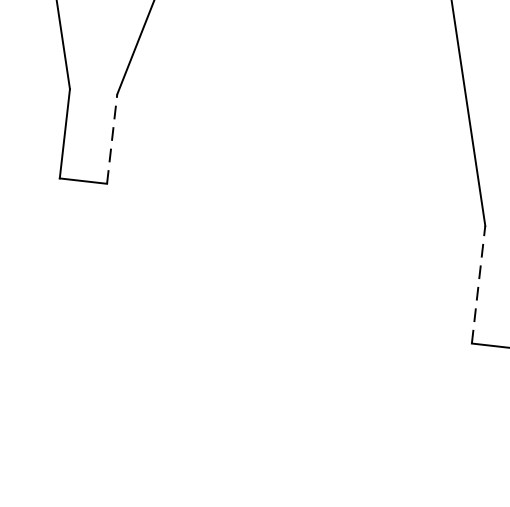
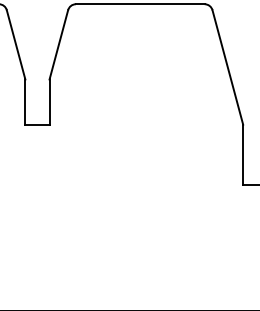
line: (111, 139) -> (49, 102), dashed -> solid
line: (479, 284) -> (243, 154), dashed -> solid

